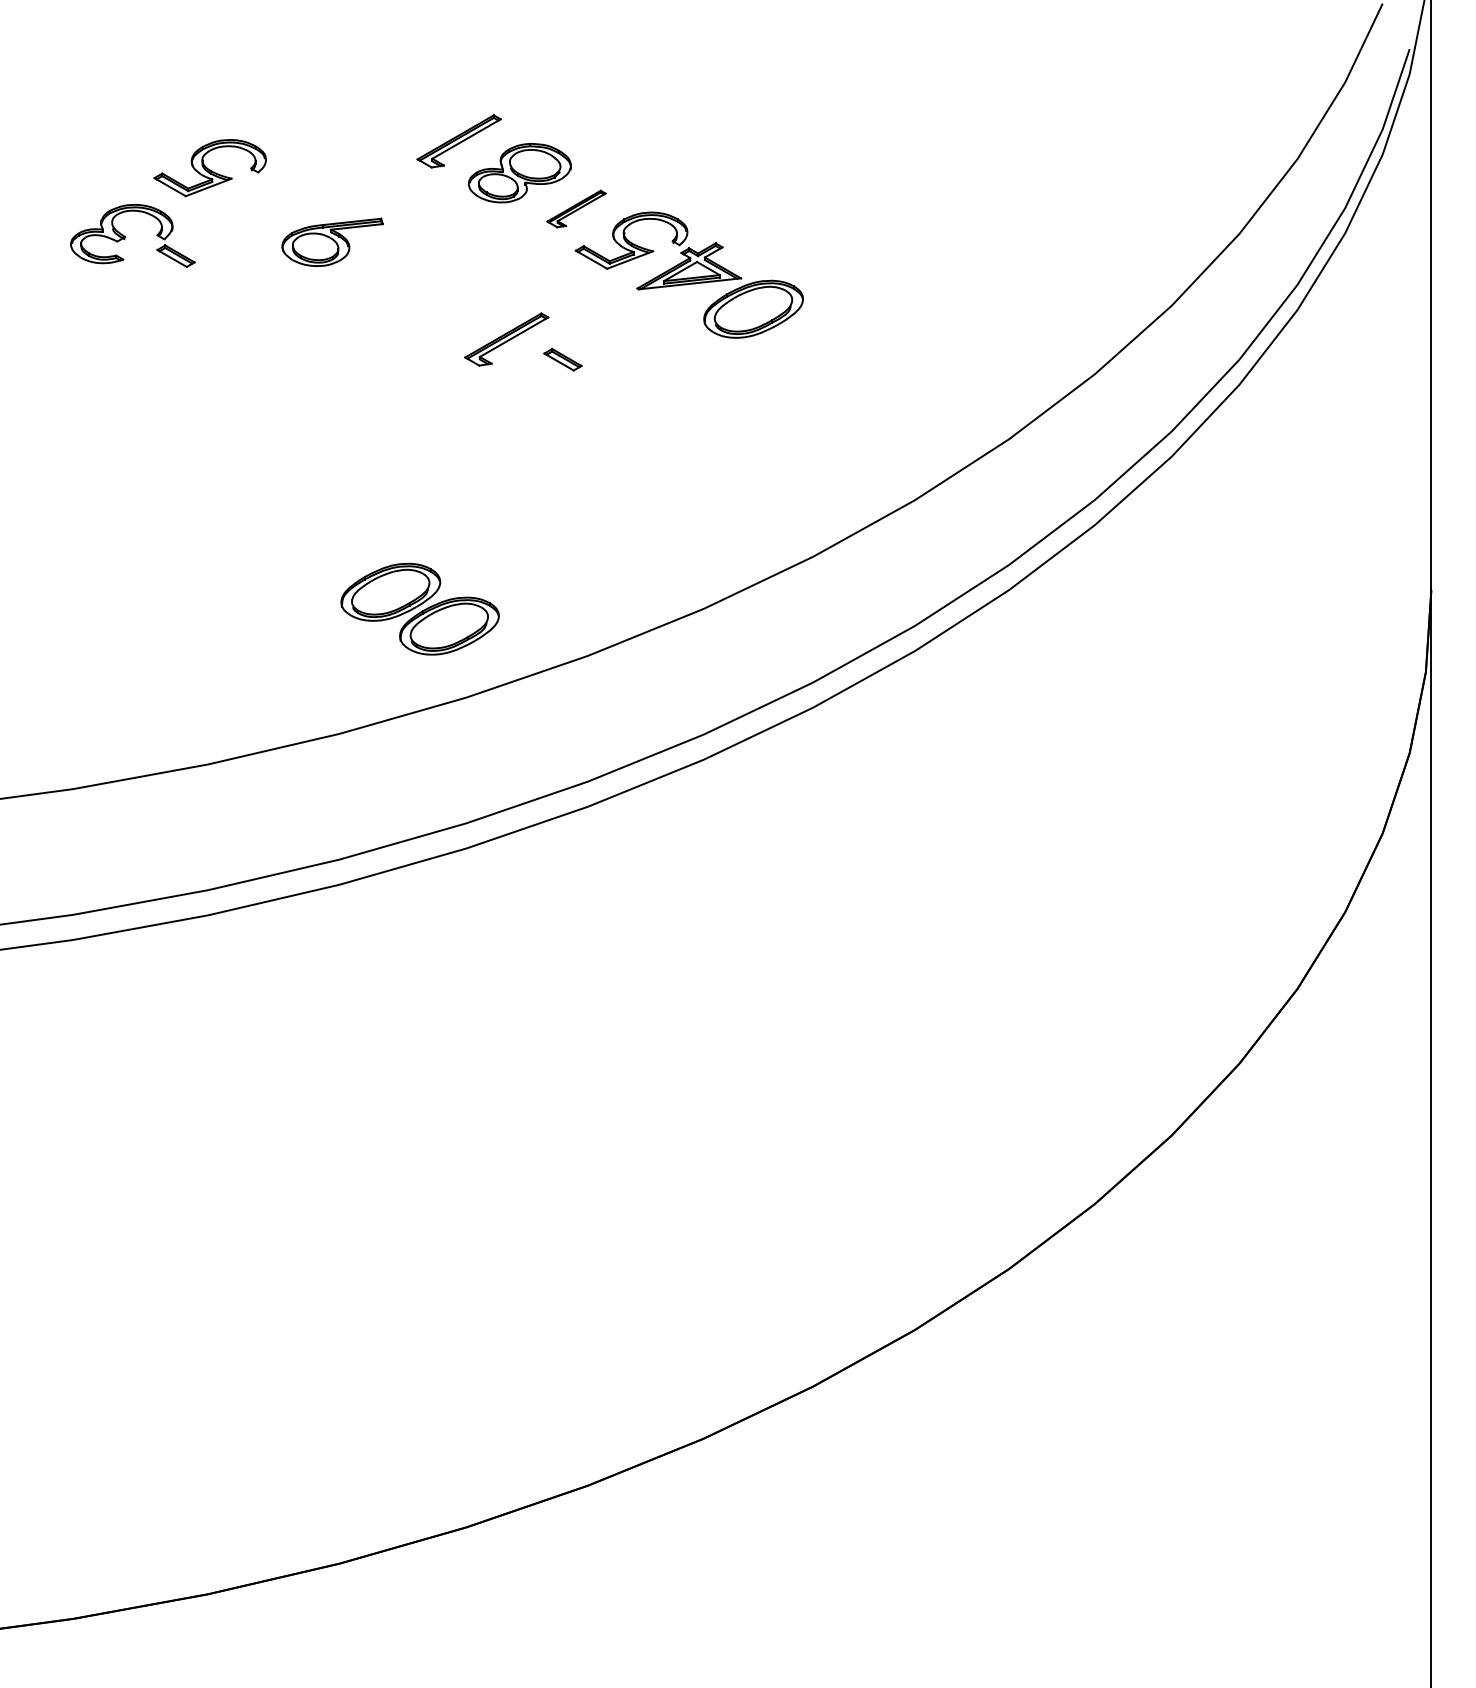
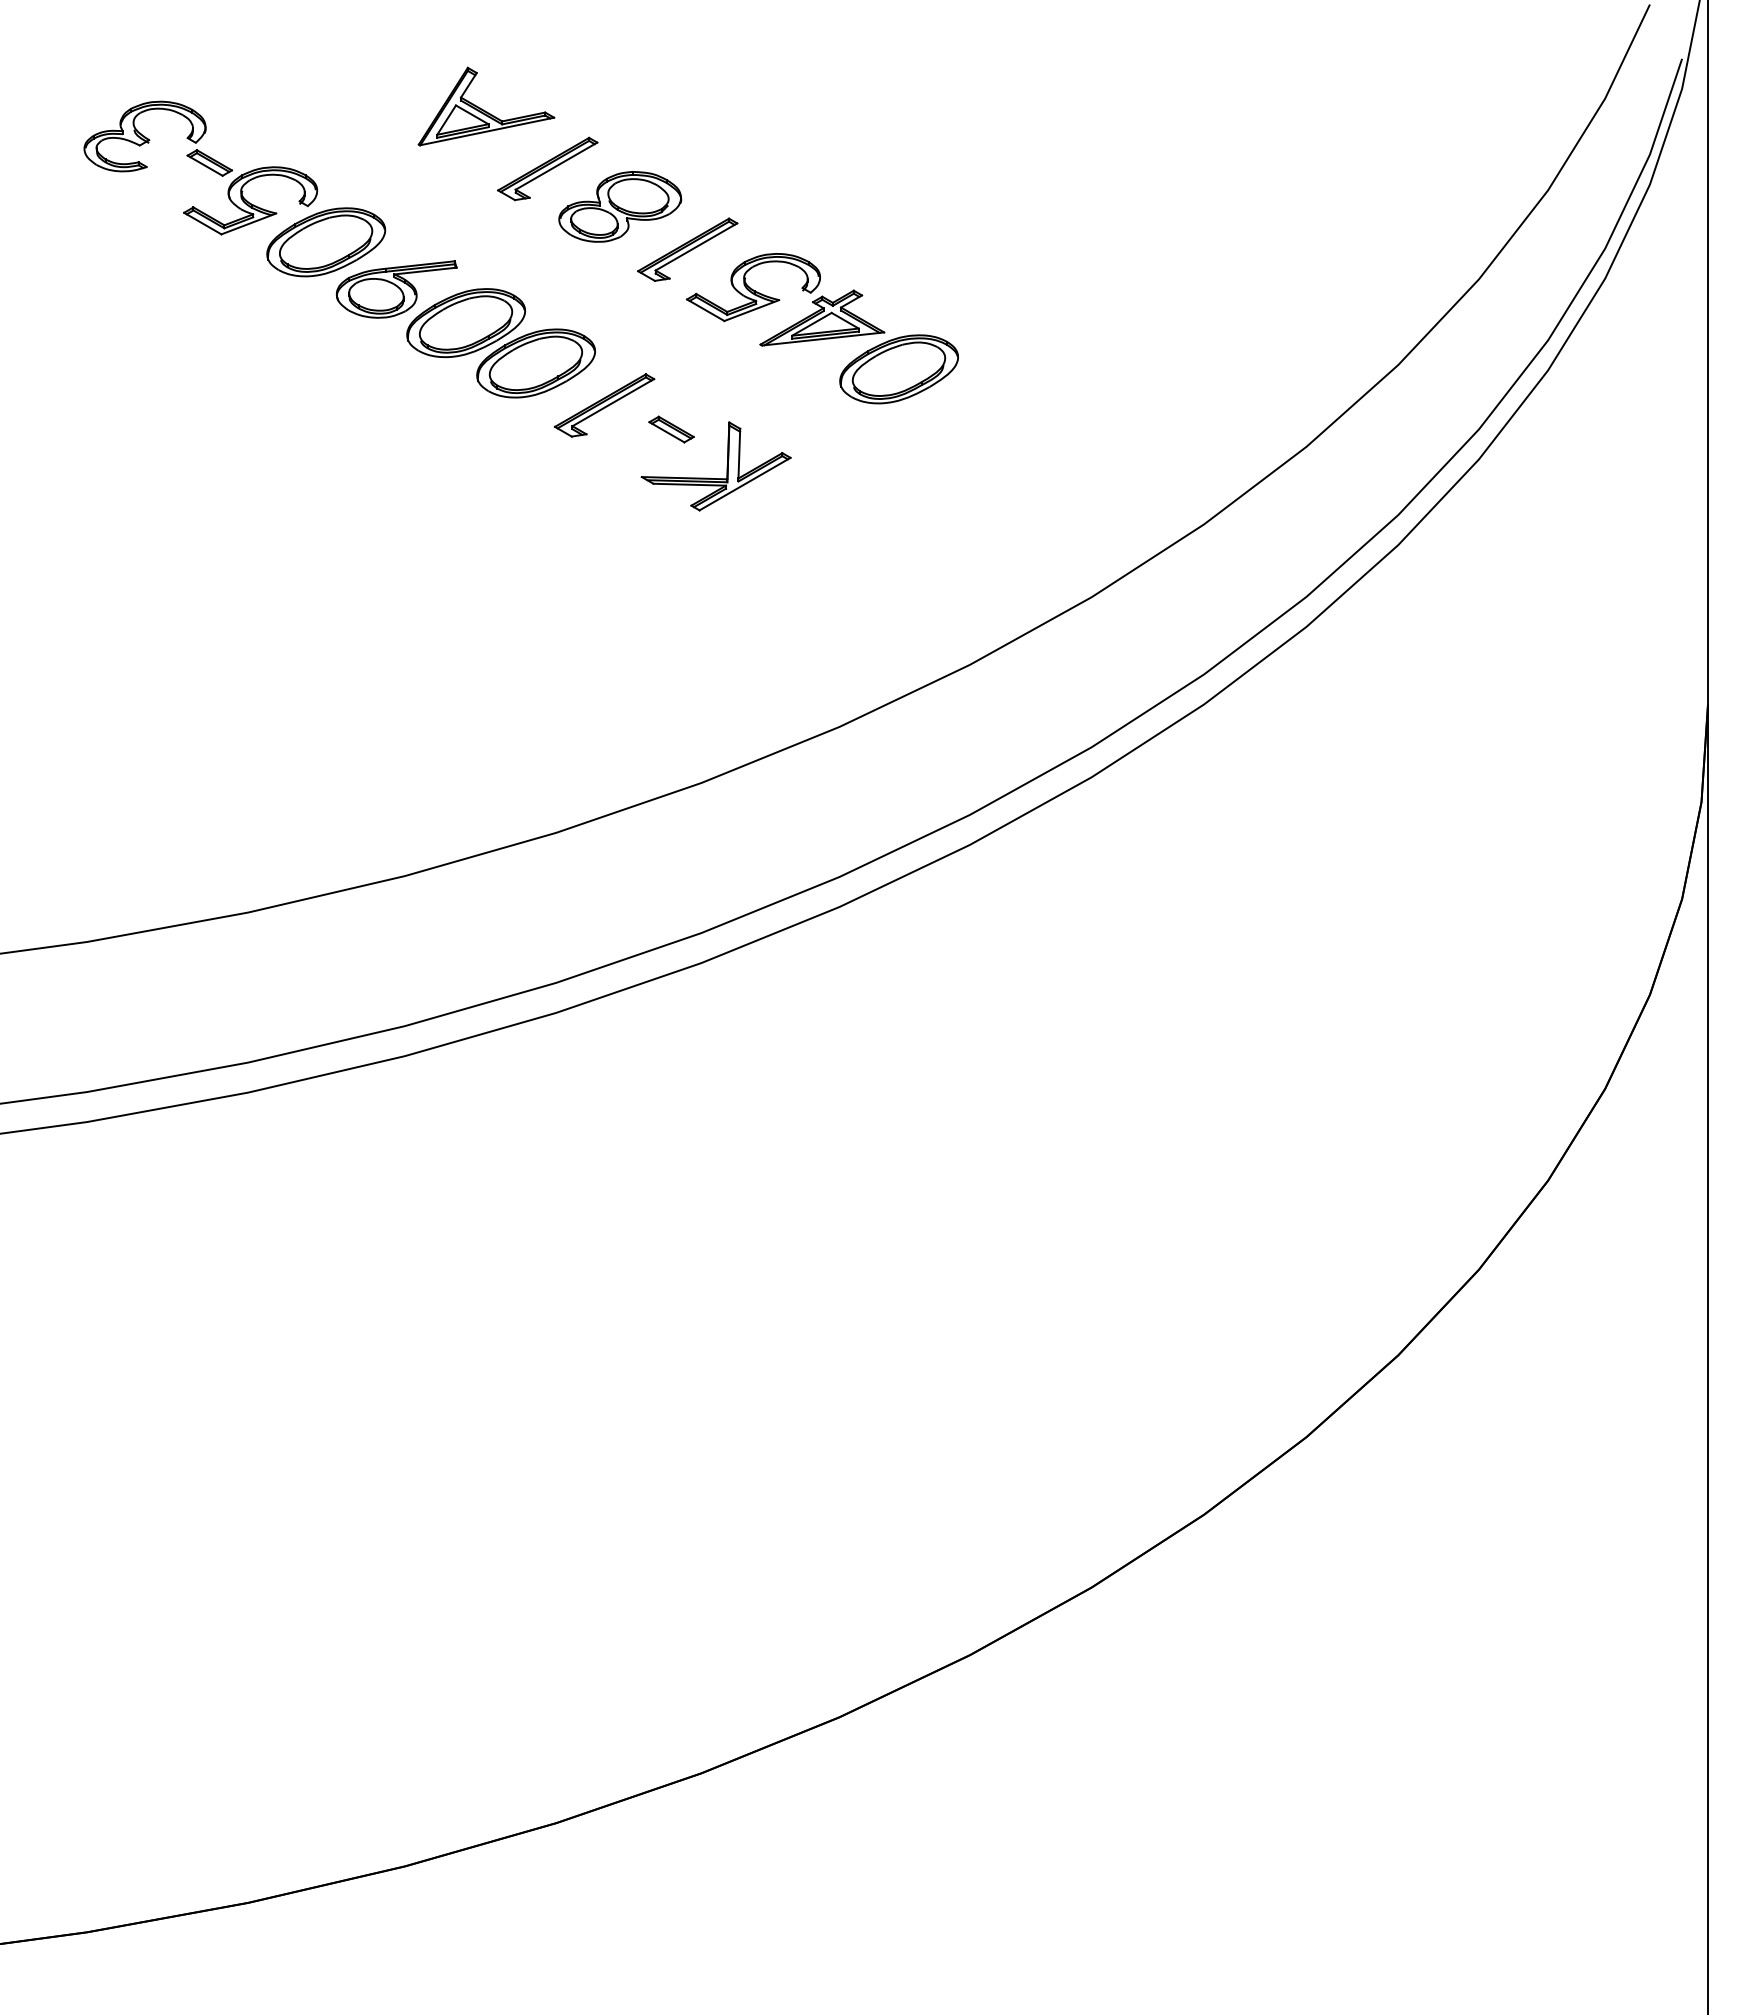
part: (407, 89) -> (486, 106), added
part: (273, 203) -> (326, 242), added
part: (576, 208) -> (687, 249), size x1.43
part: (126, 237) -> (150, 140), moved
part: (608, 390) -> (726, 466), added
part: (419, 609) -> (500, 343), moved

